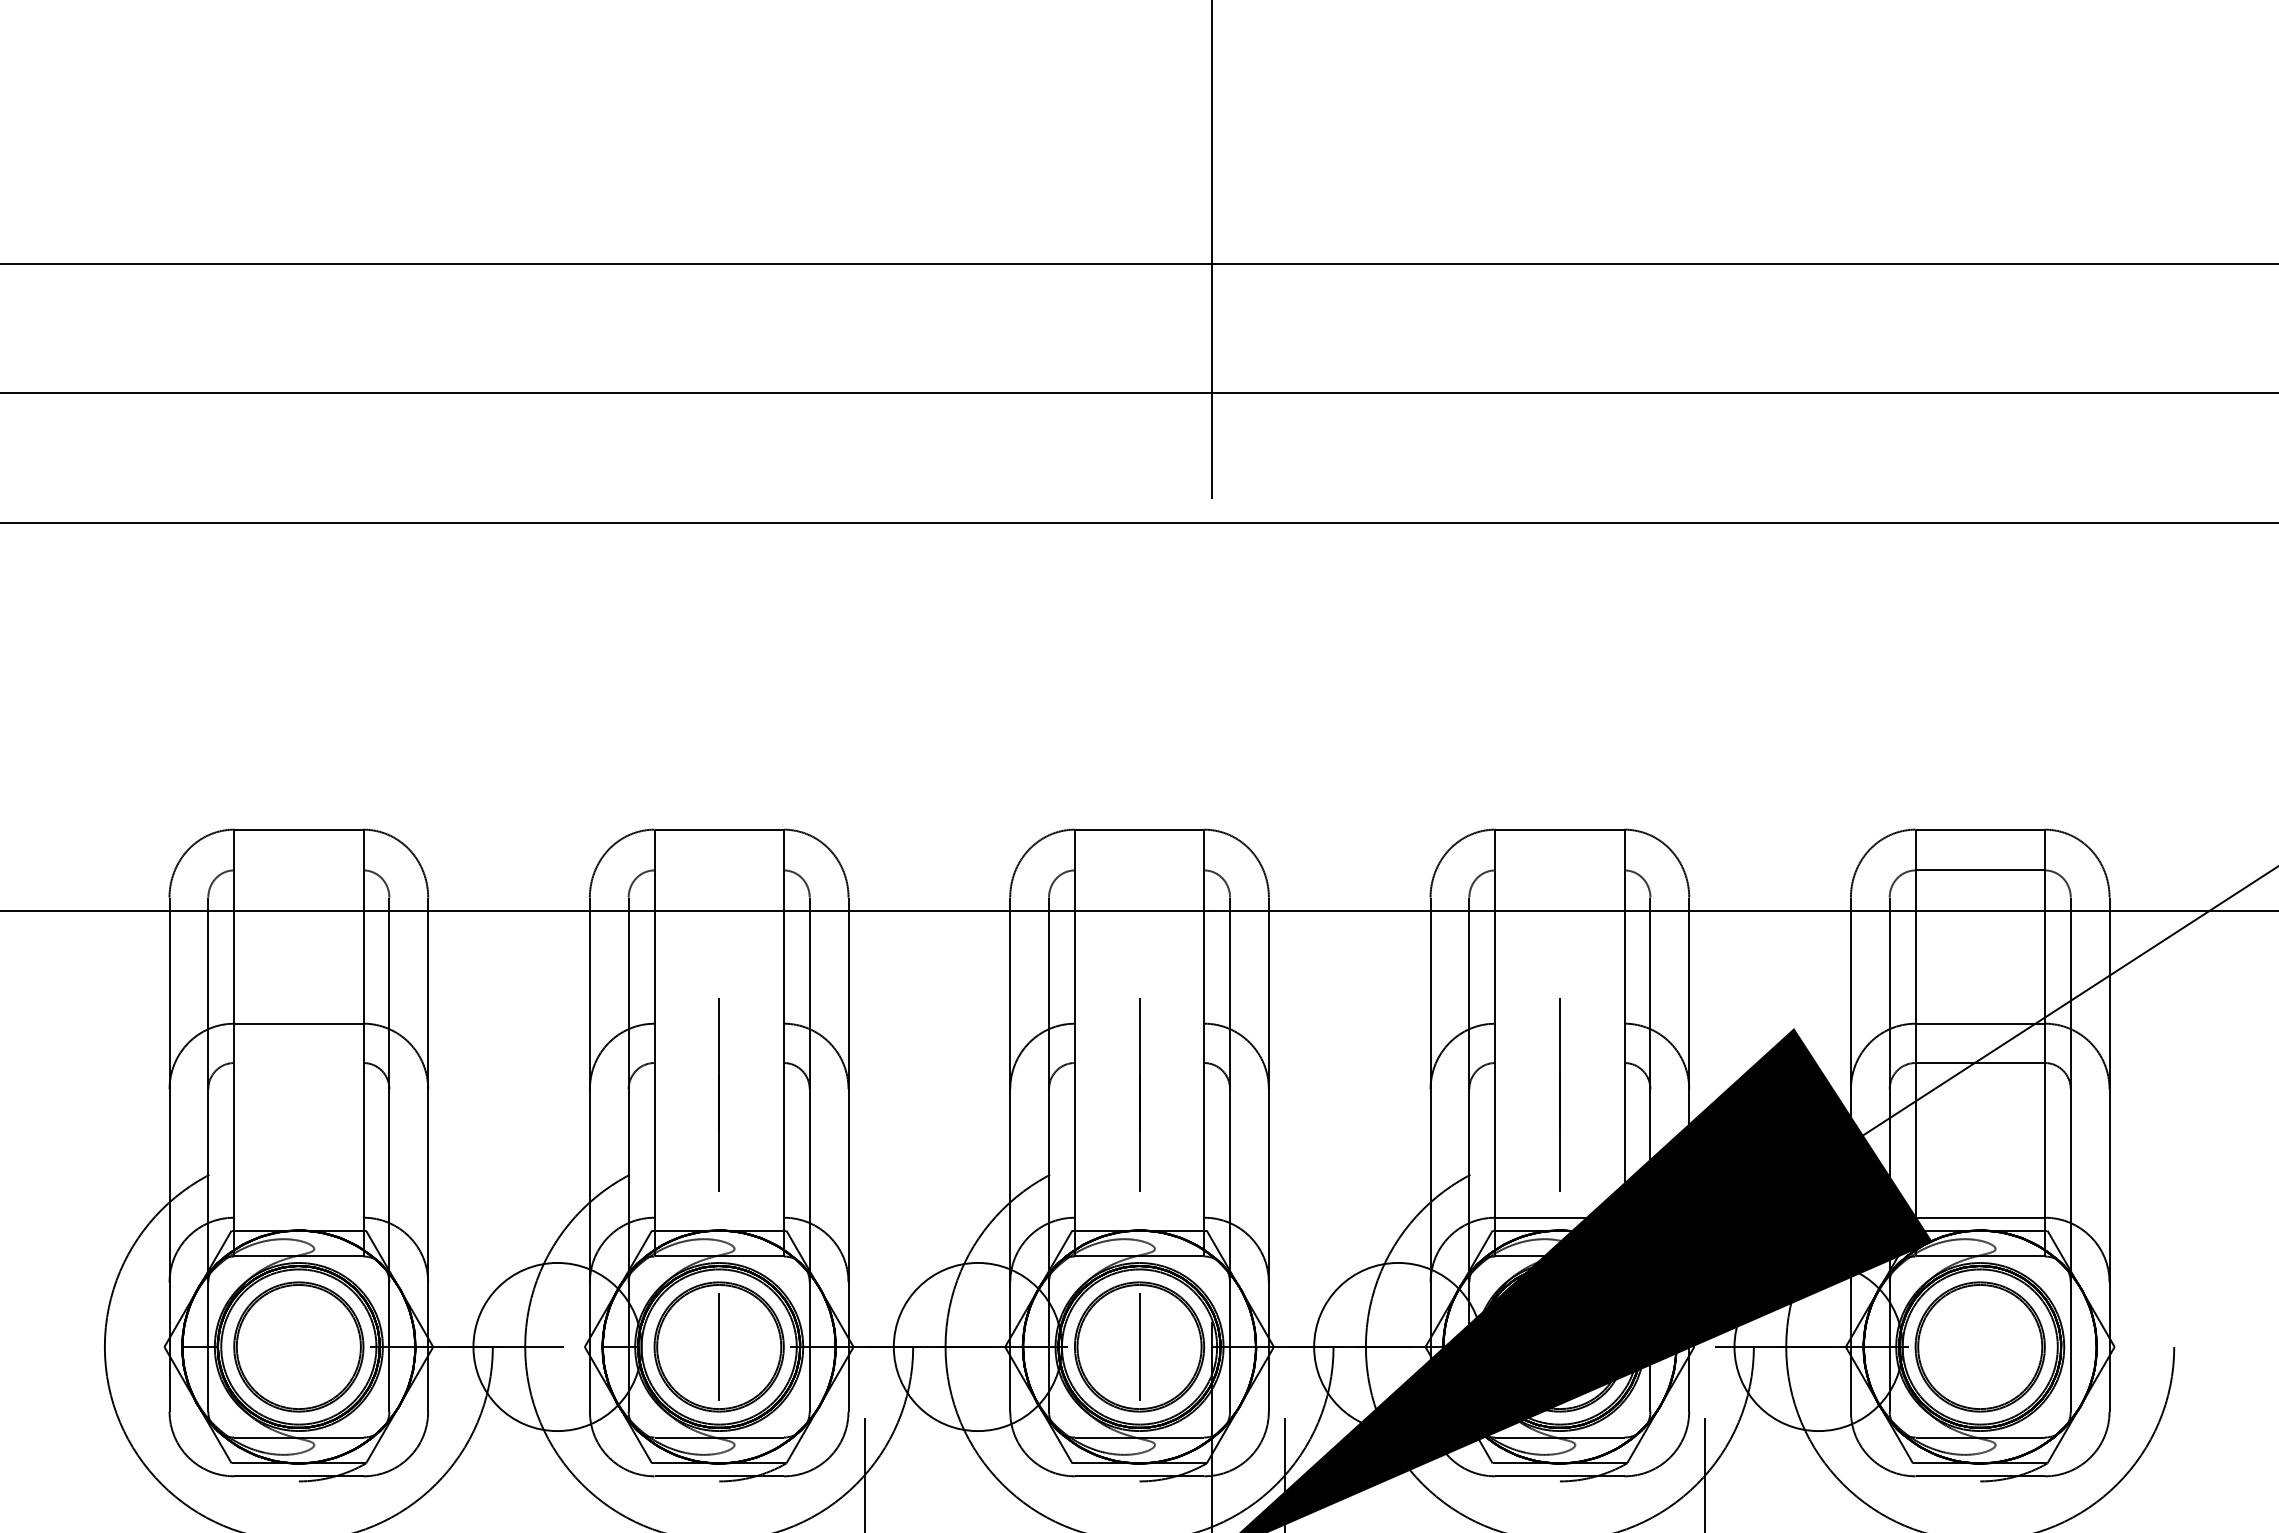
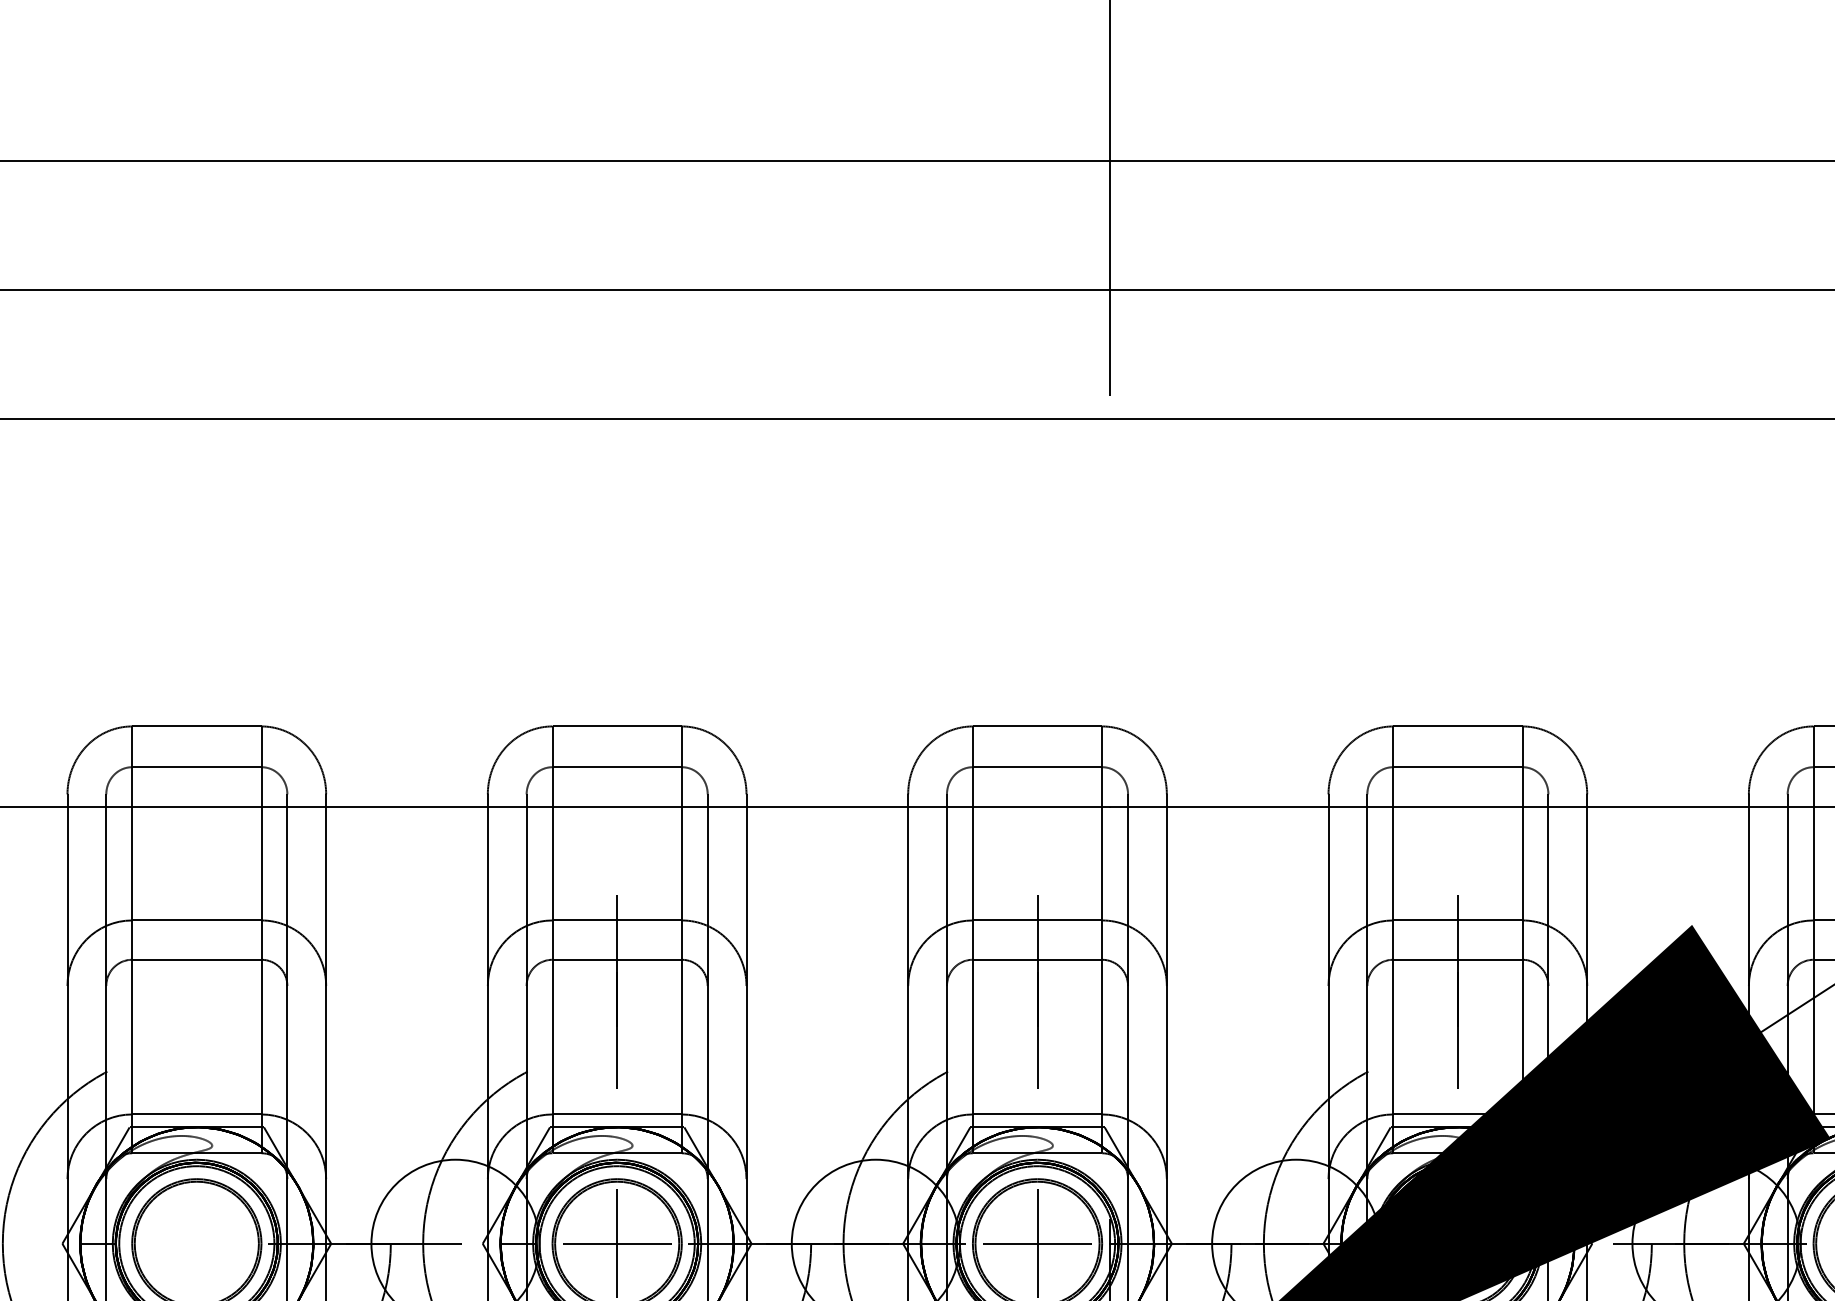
line: (298, 870) -> (196, 767), added
line: (718, 870) -> (616, 767), added
line: (1139, 870) -> (1037, 767), added
line: (1559, 870) -> (1457, 767), added
line: (718, 1023) -> (616, 920), added
line: (1139, 1023) -> (1037, 920), added
line: (1559, 1023) -> (1457, 920), added
line: (298, 1063) -> (196, 960), added
line: (718, 1063) -> (616, 960), added
line: (1139, 1063) -> (1037, 960), added
line: (1559, 1063) -> (1457, 960), added
line: (298, 1217) -> (196, 1114), added
line: (718, 1217) -> (616, 1114), added
line: (1139, 1217) -> (1037, 1114), added
line: (718, 1347) -> (616, 1244), added
line: (1139, 1347) -> (1037, 1244), added

